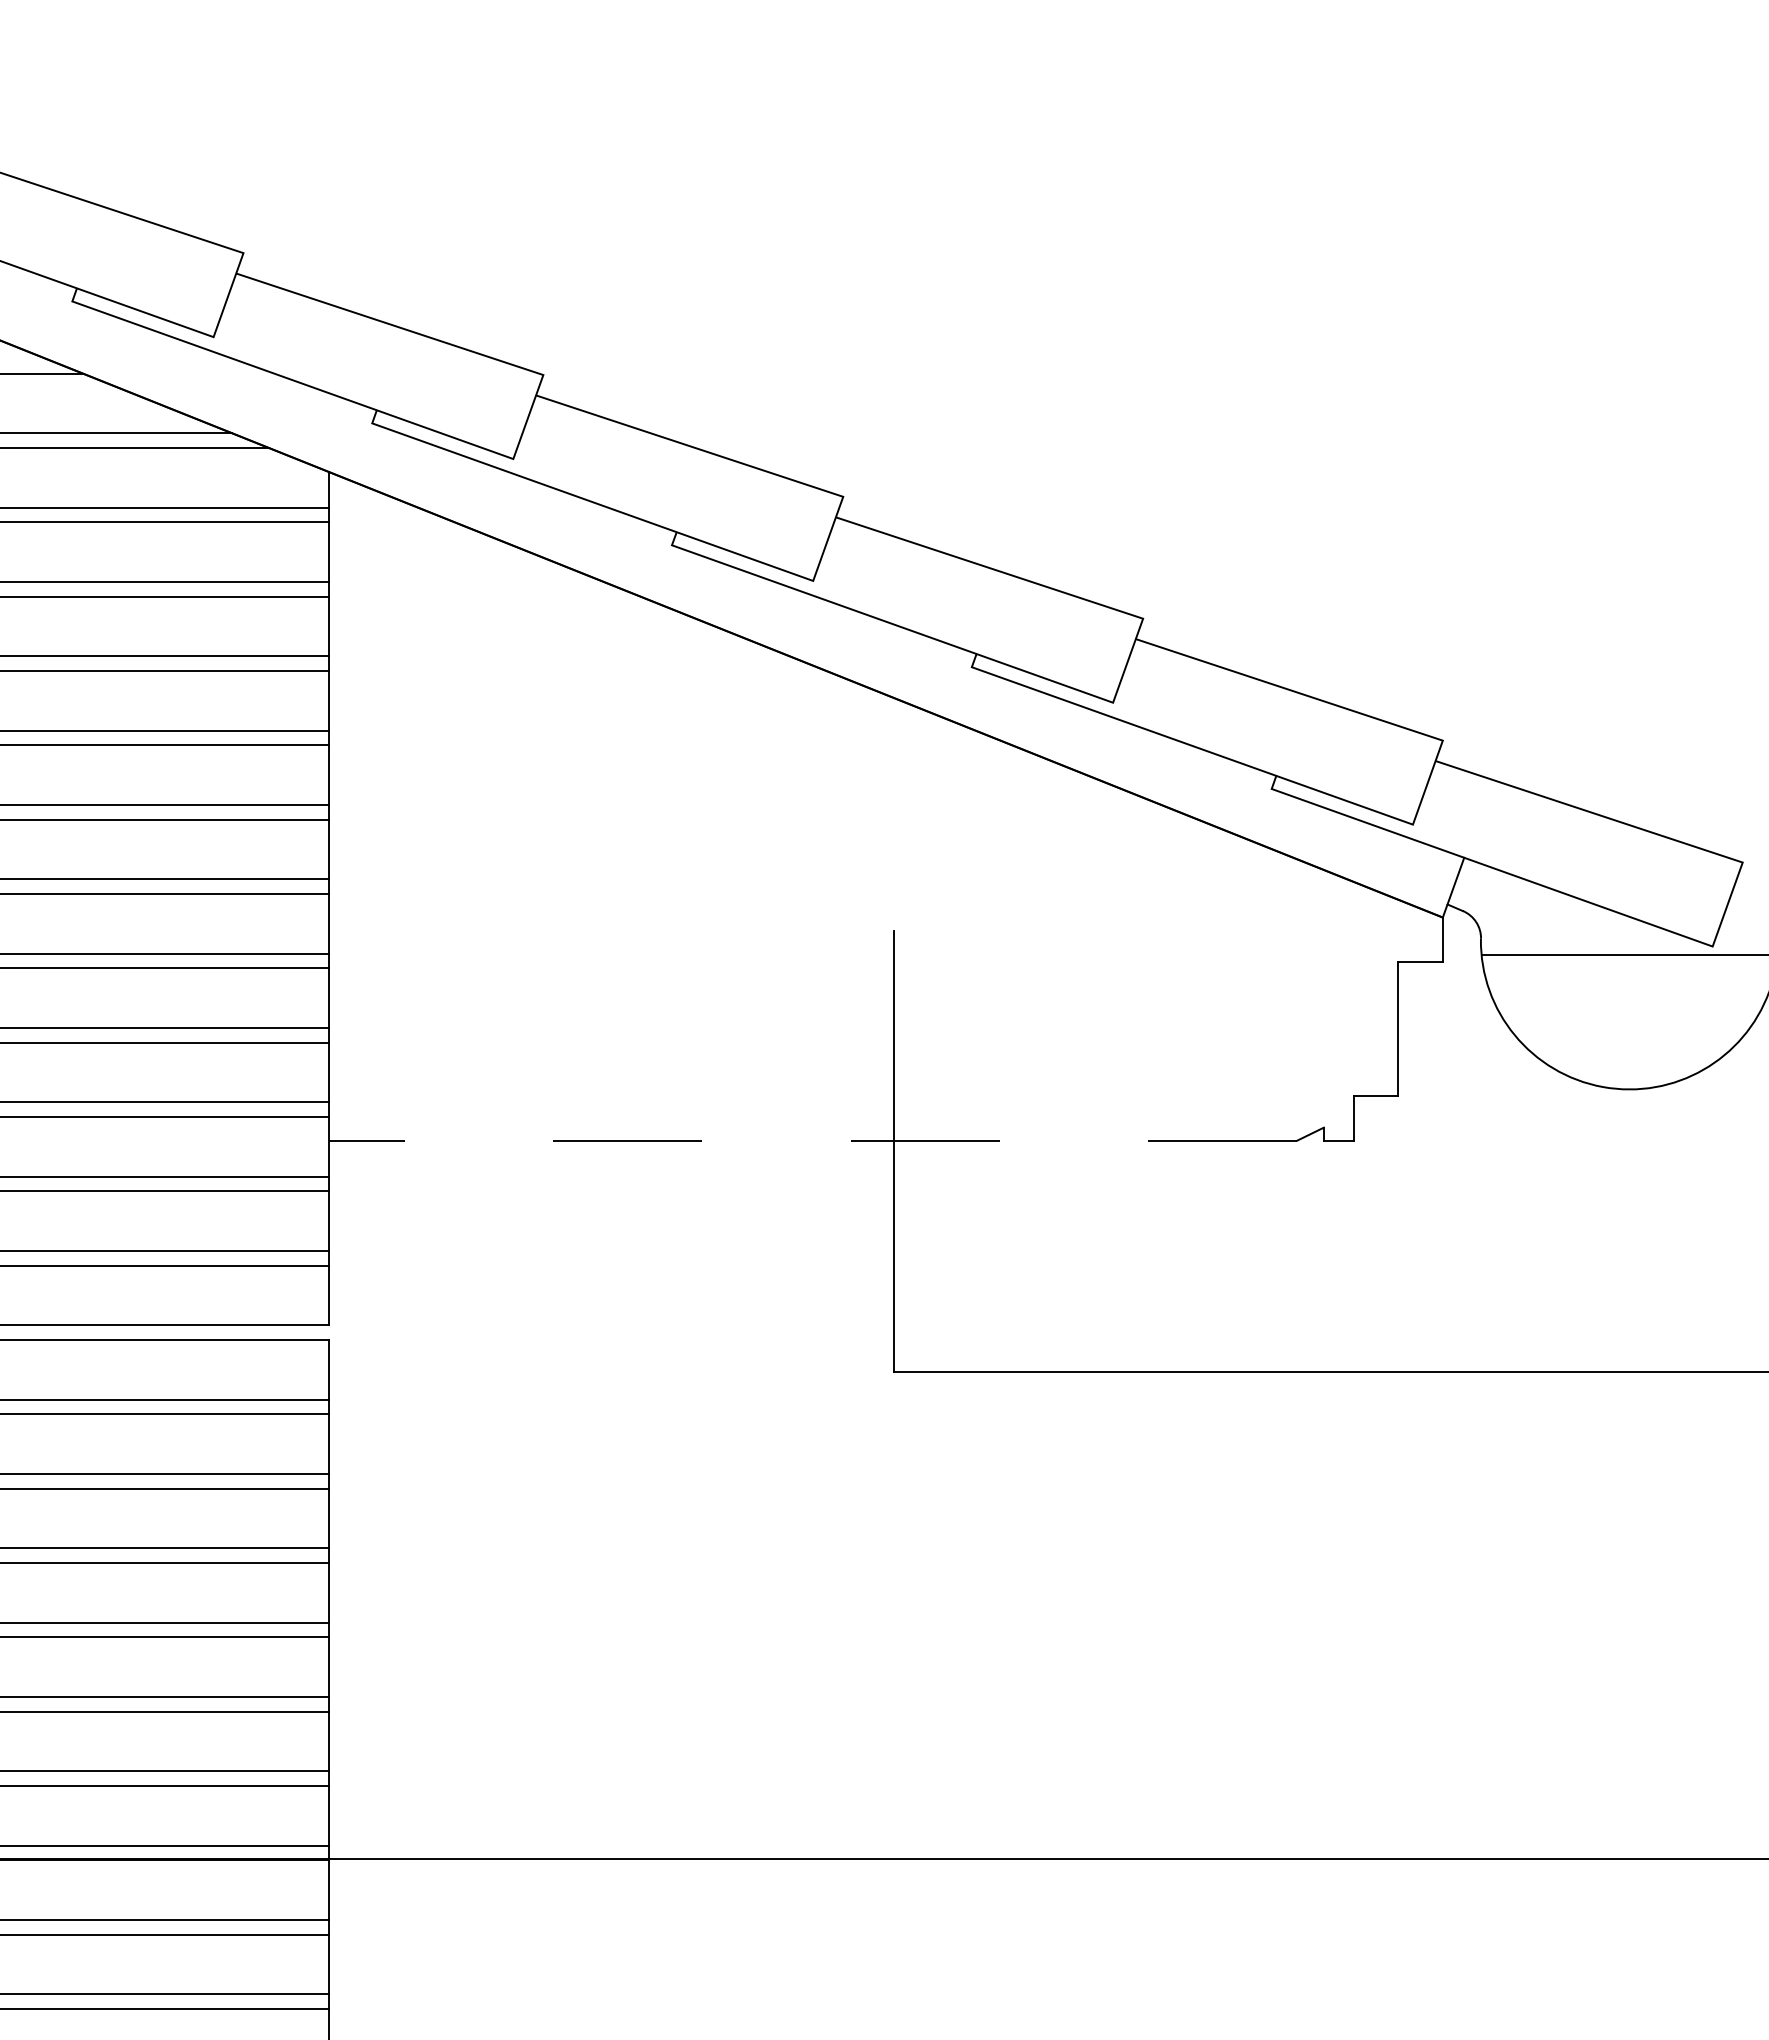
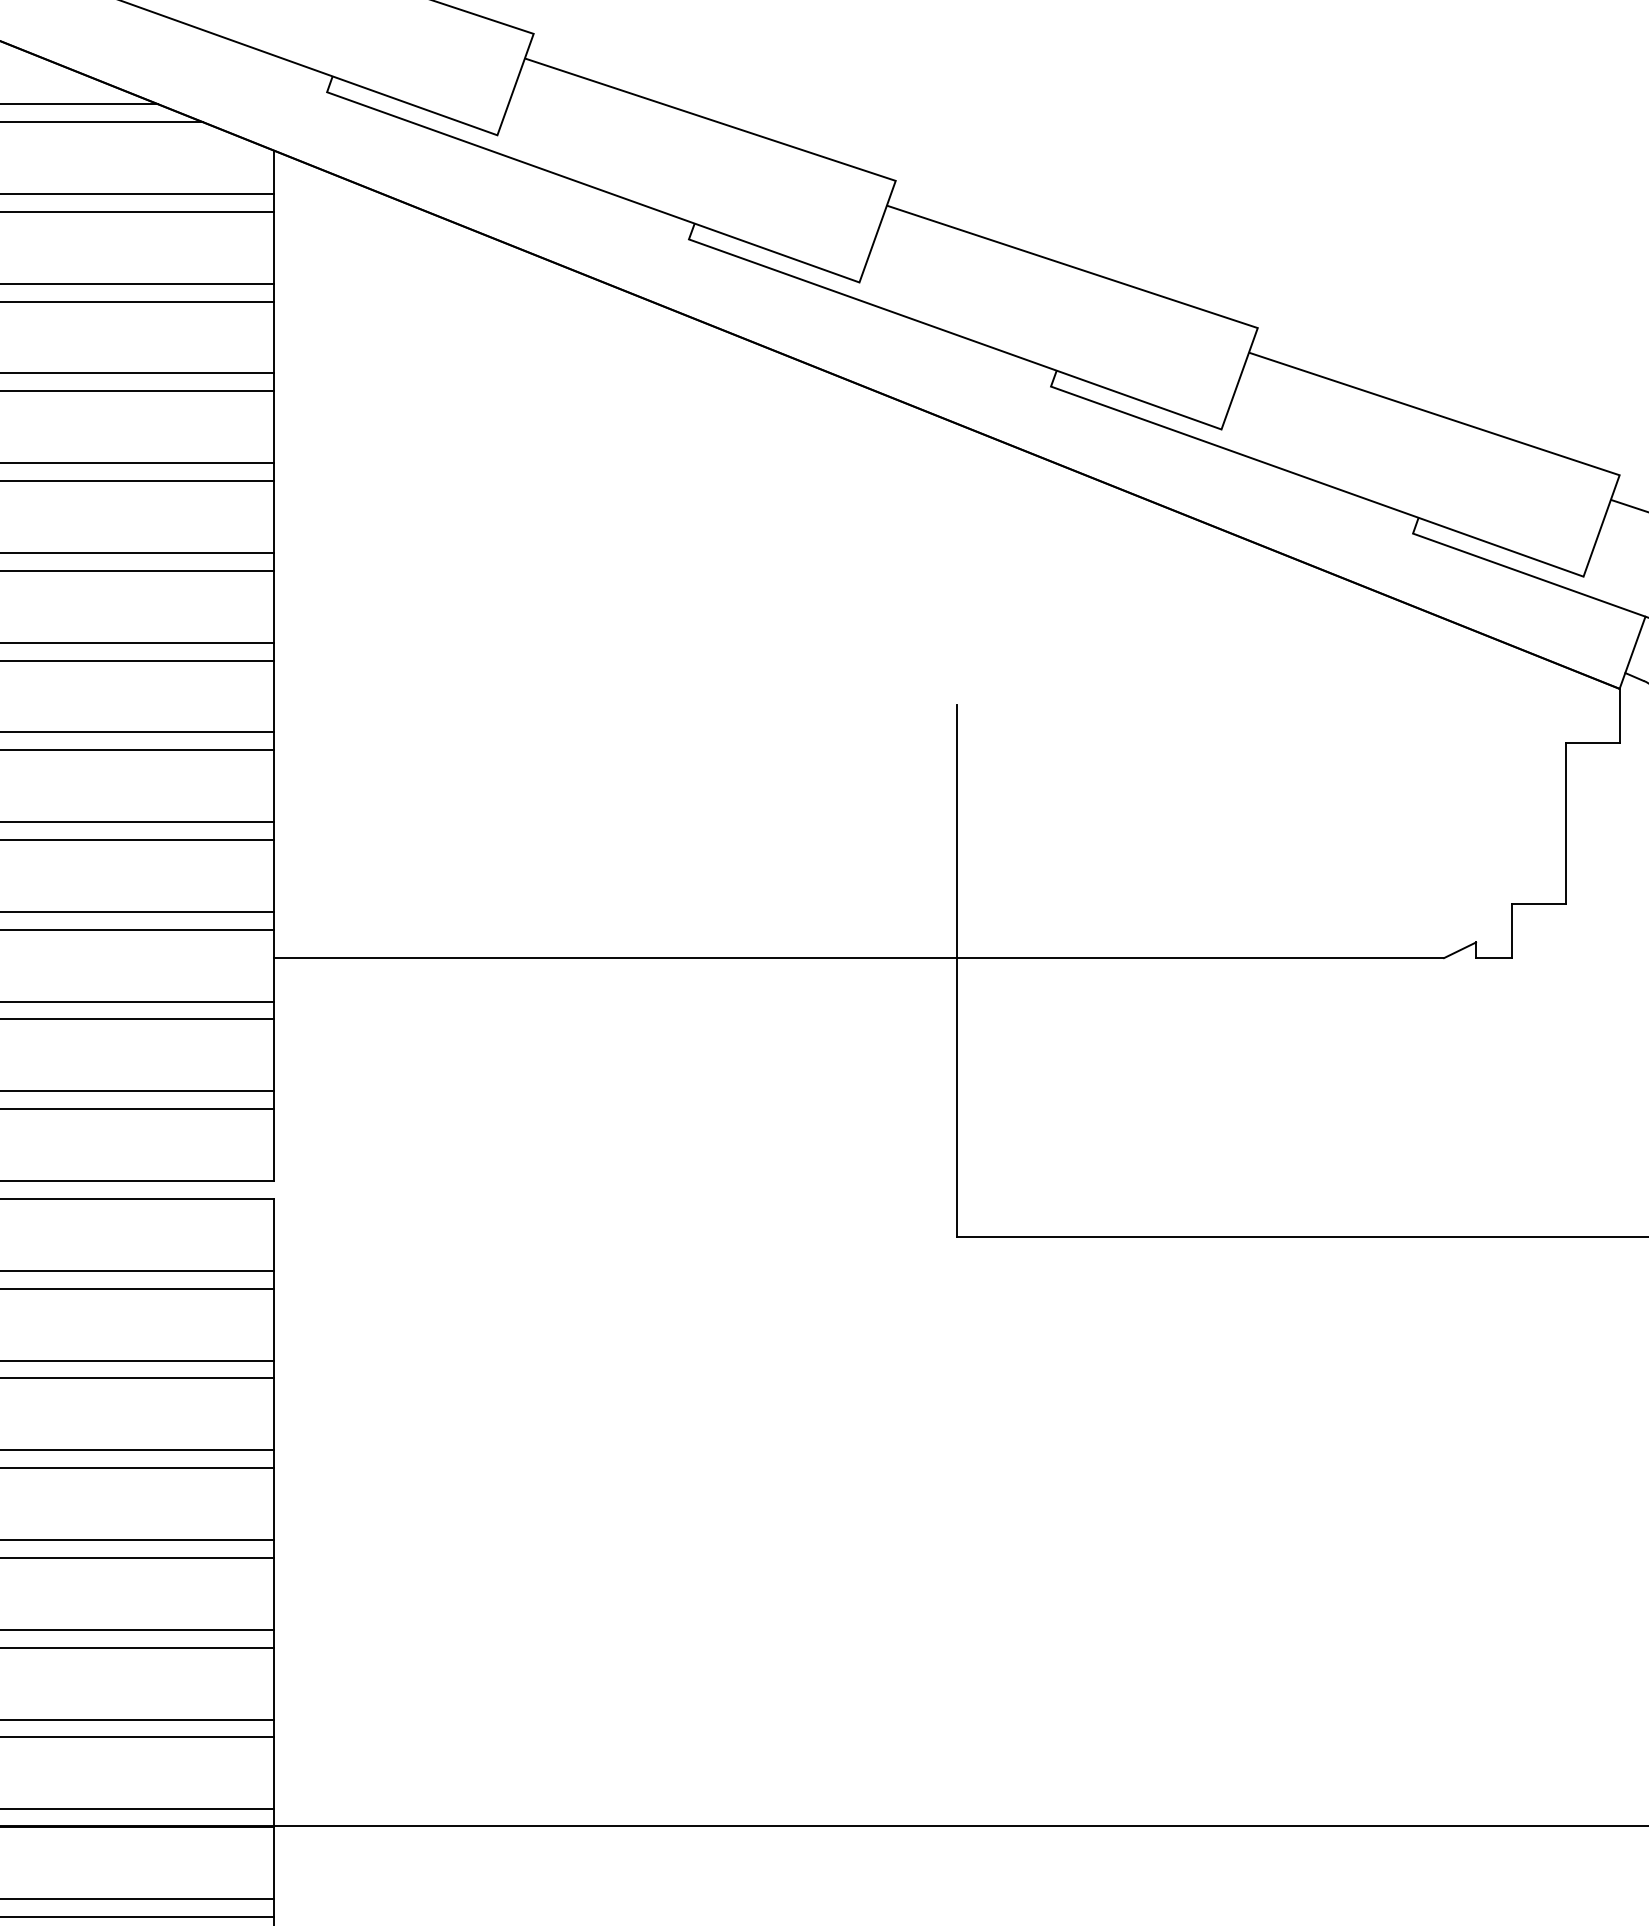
line: (812, 1140) -> (858, 958), dashed -> solid

